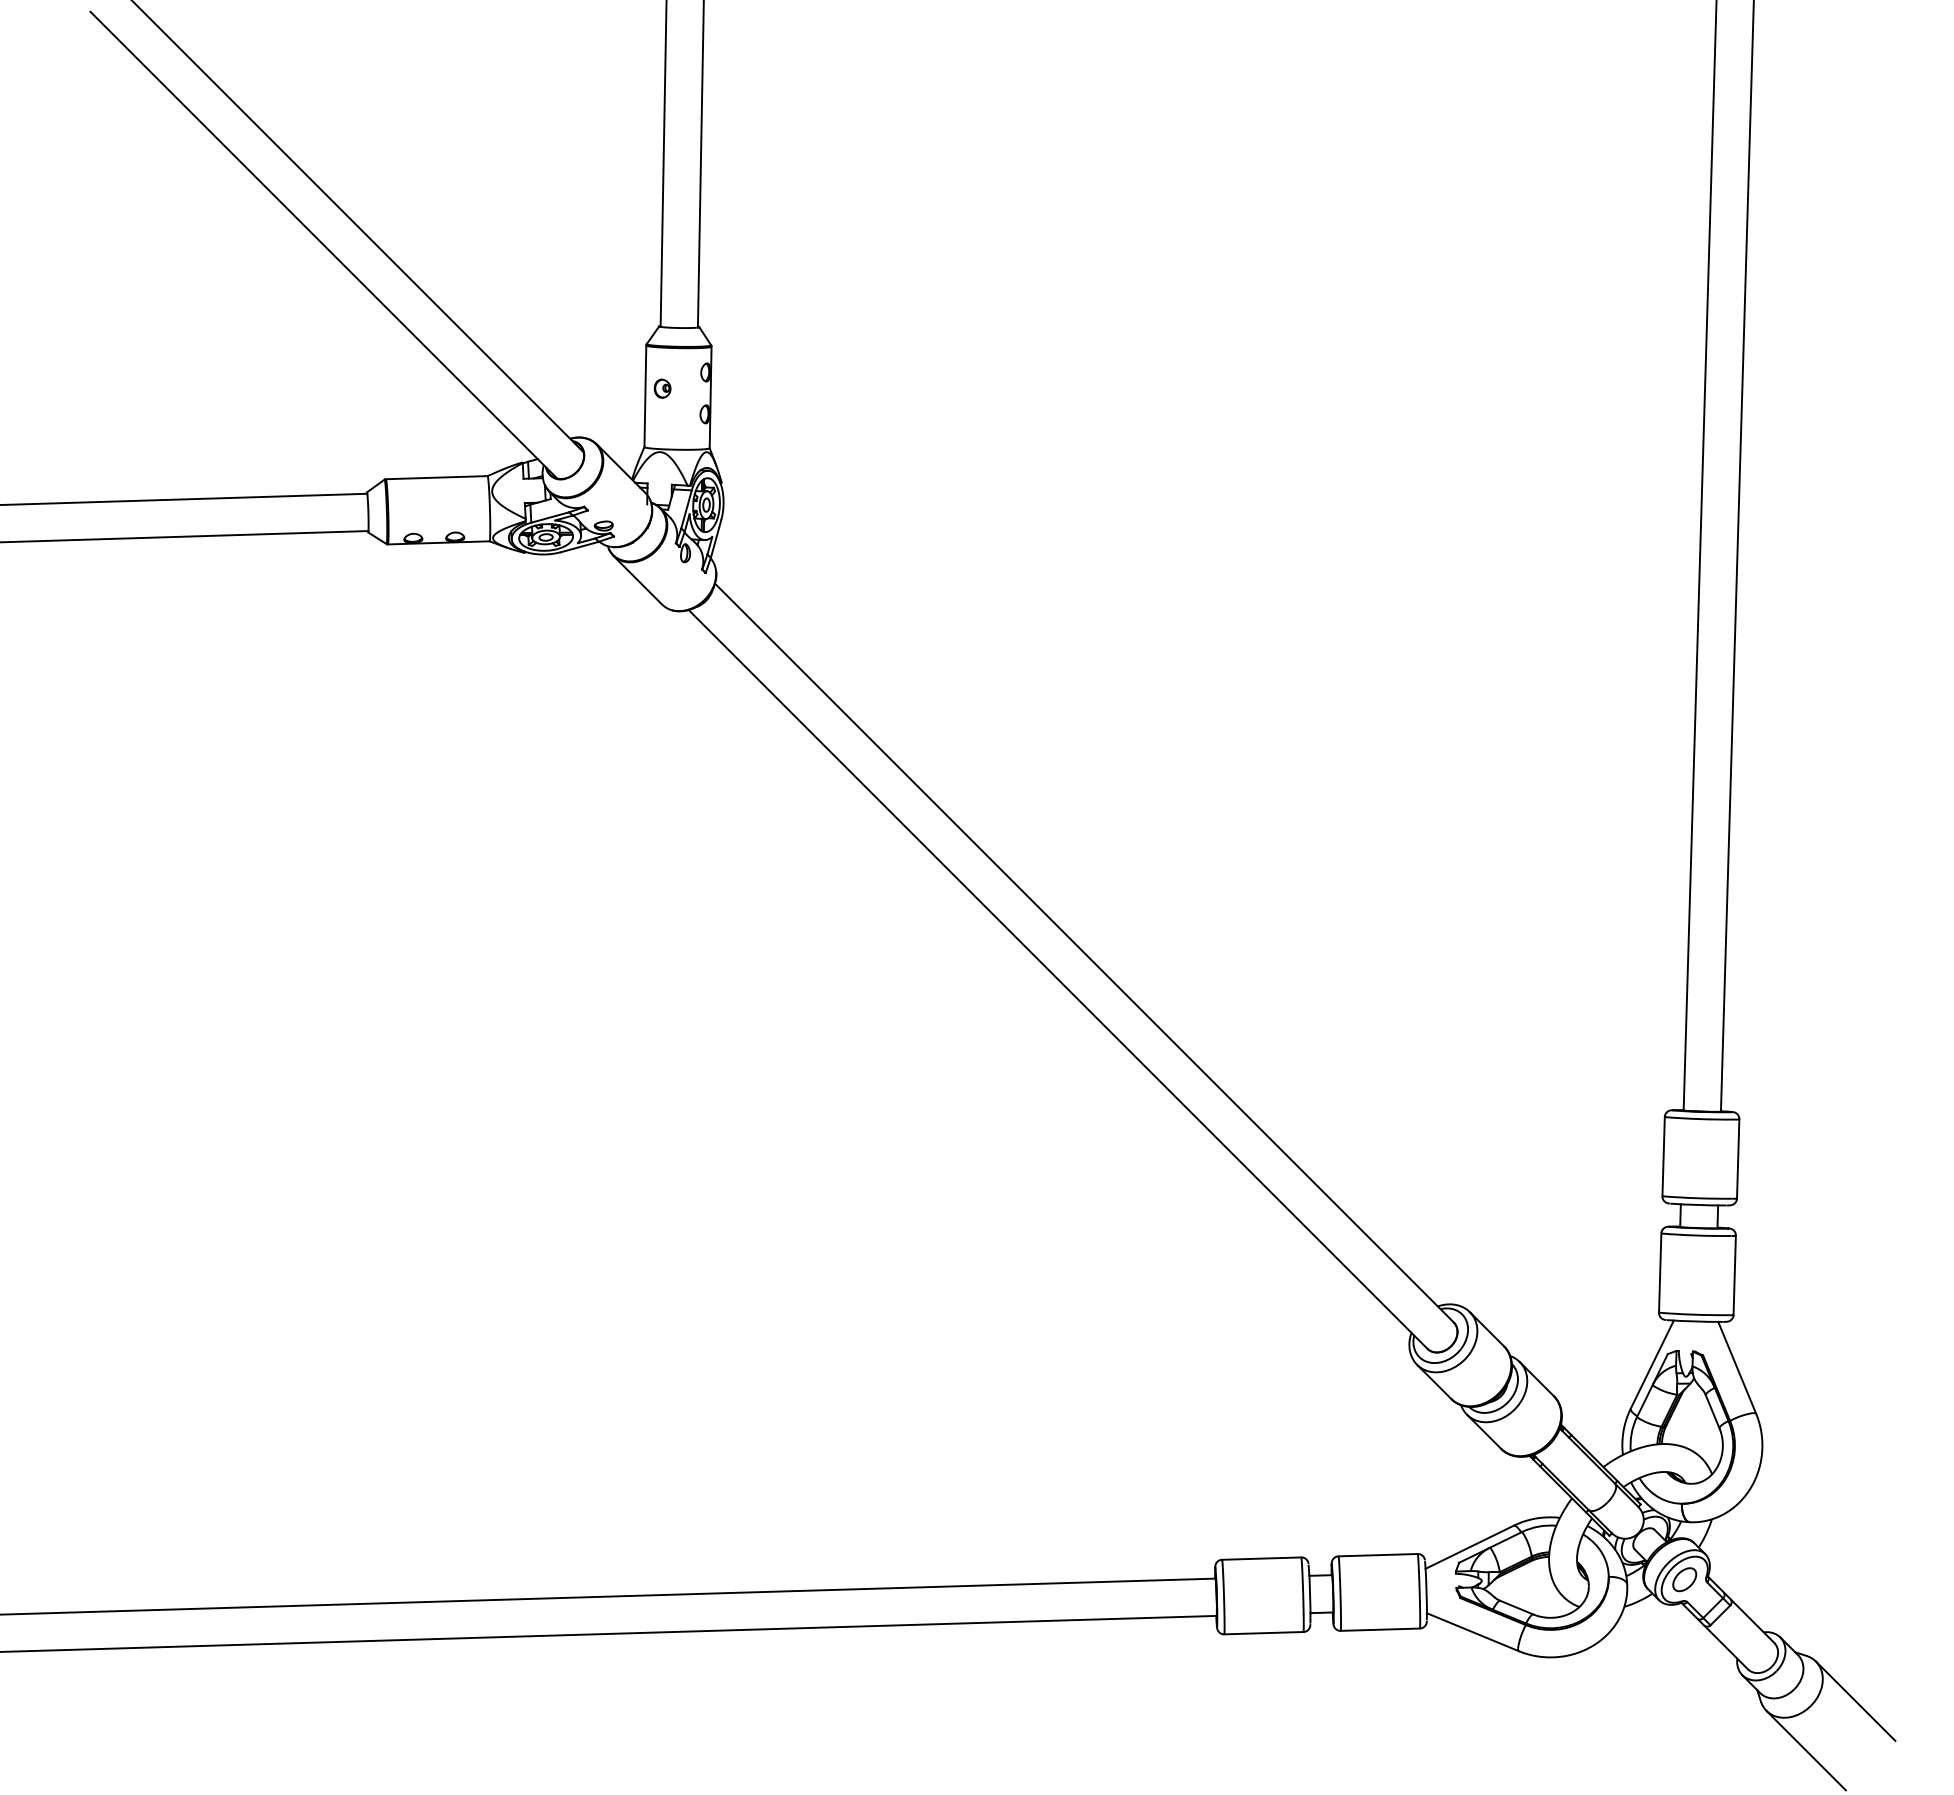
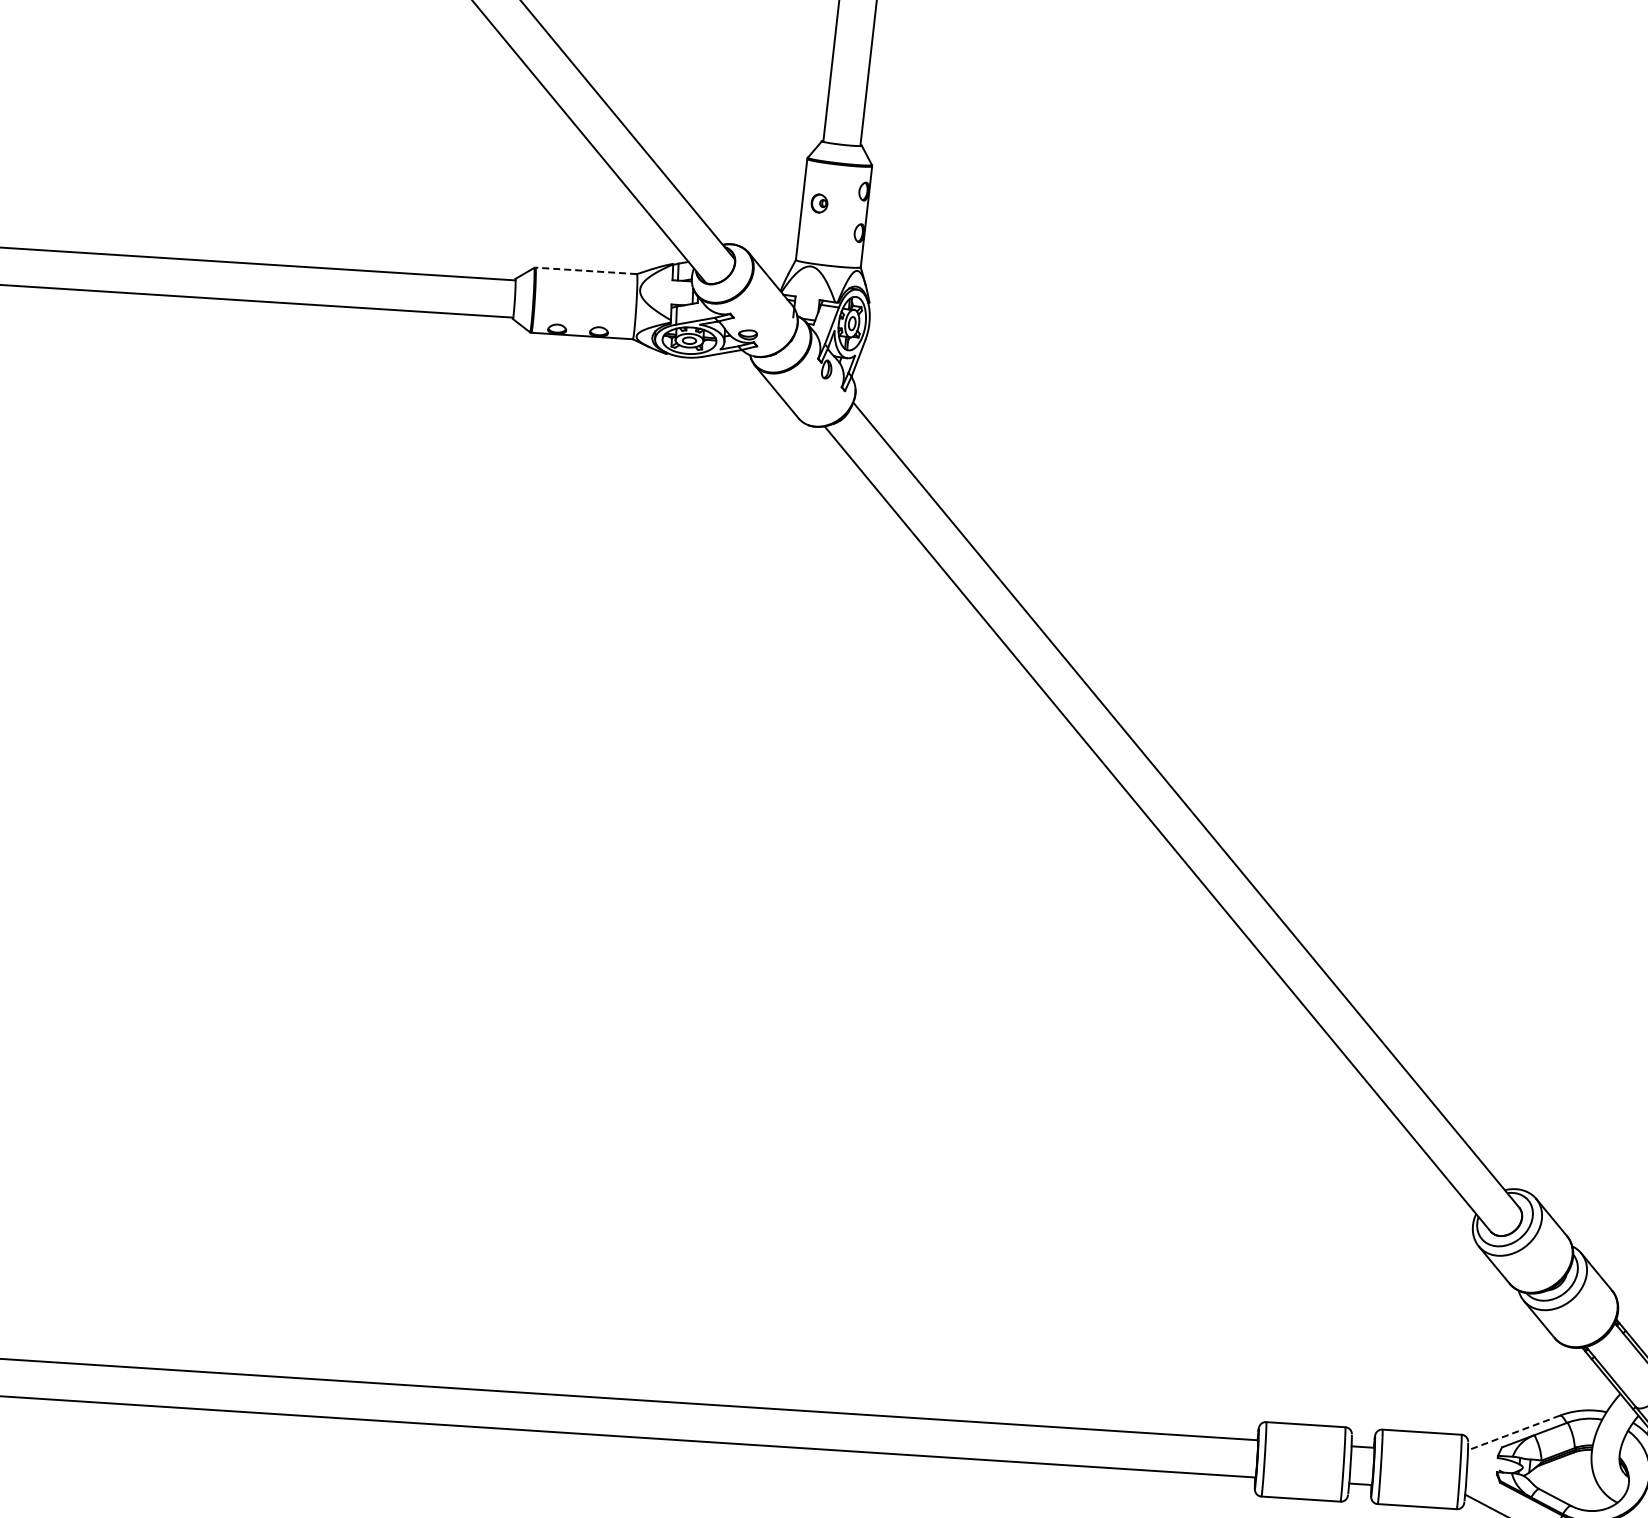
line: (436, 477) -> (586, 270), solid -> dashed
line: (1469, 1547) -> (1513, 1433), solid -> dashed

